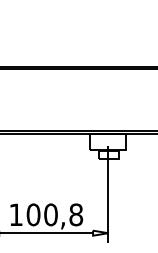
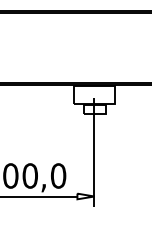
text: (76, 214) -> (58, 175), ,8 -> ,0

